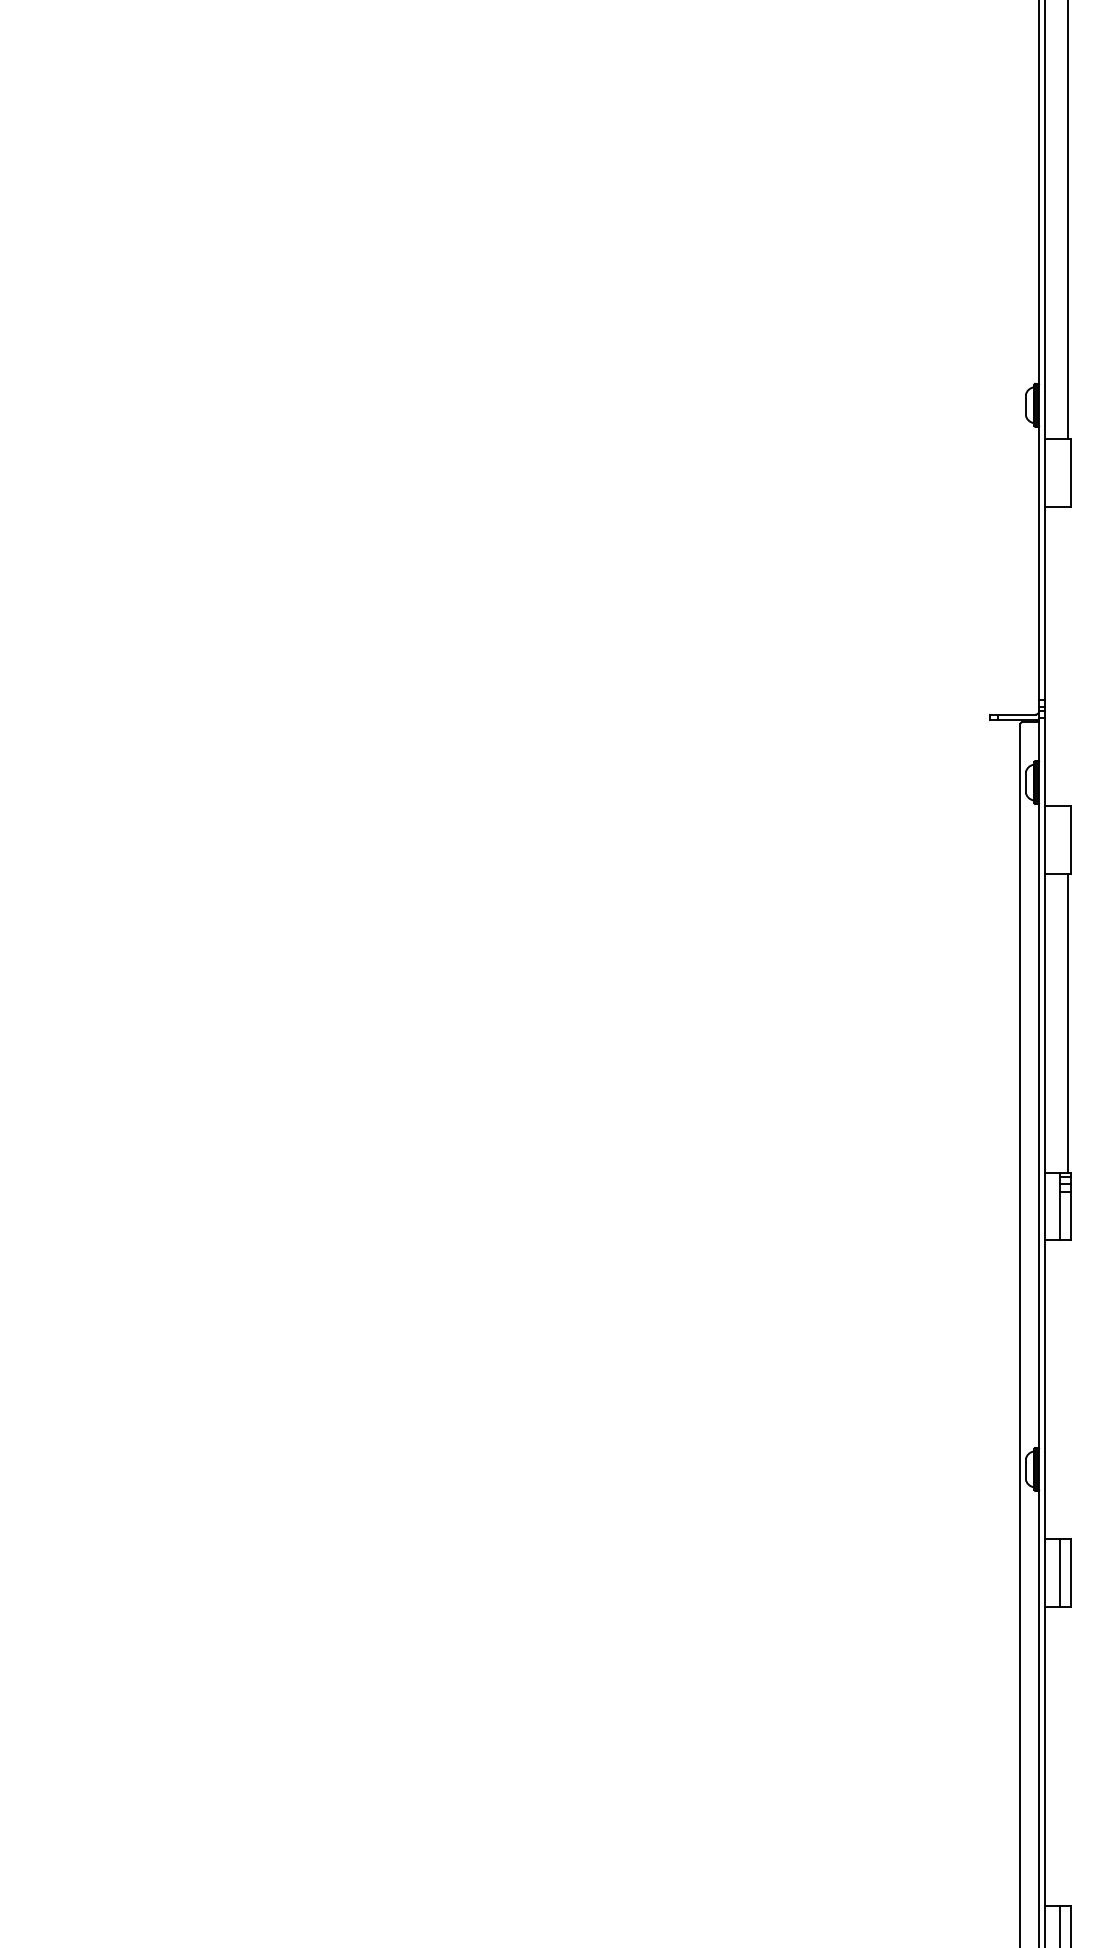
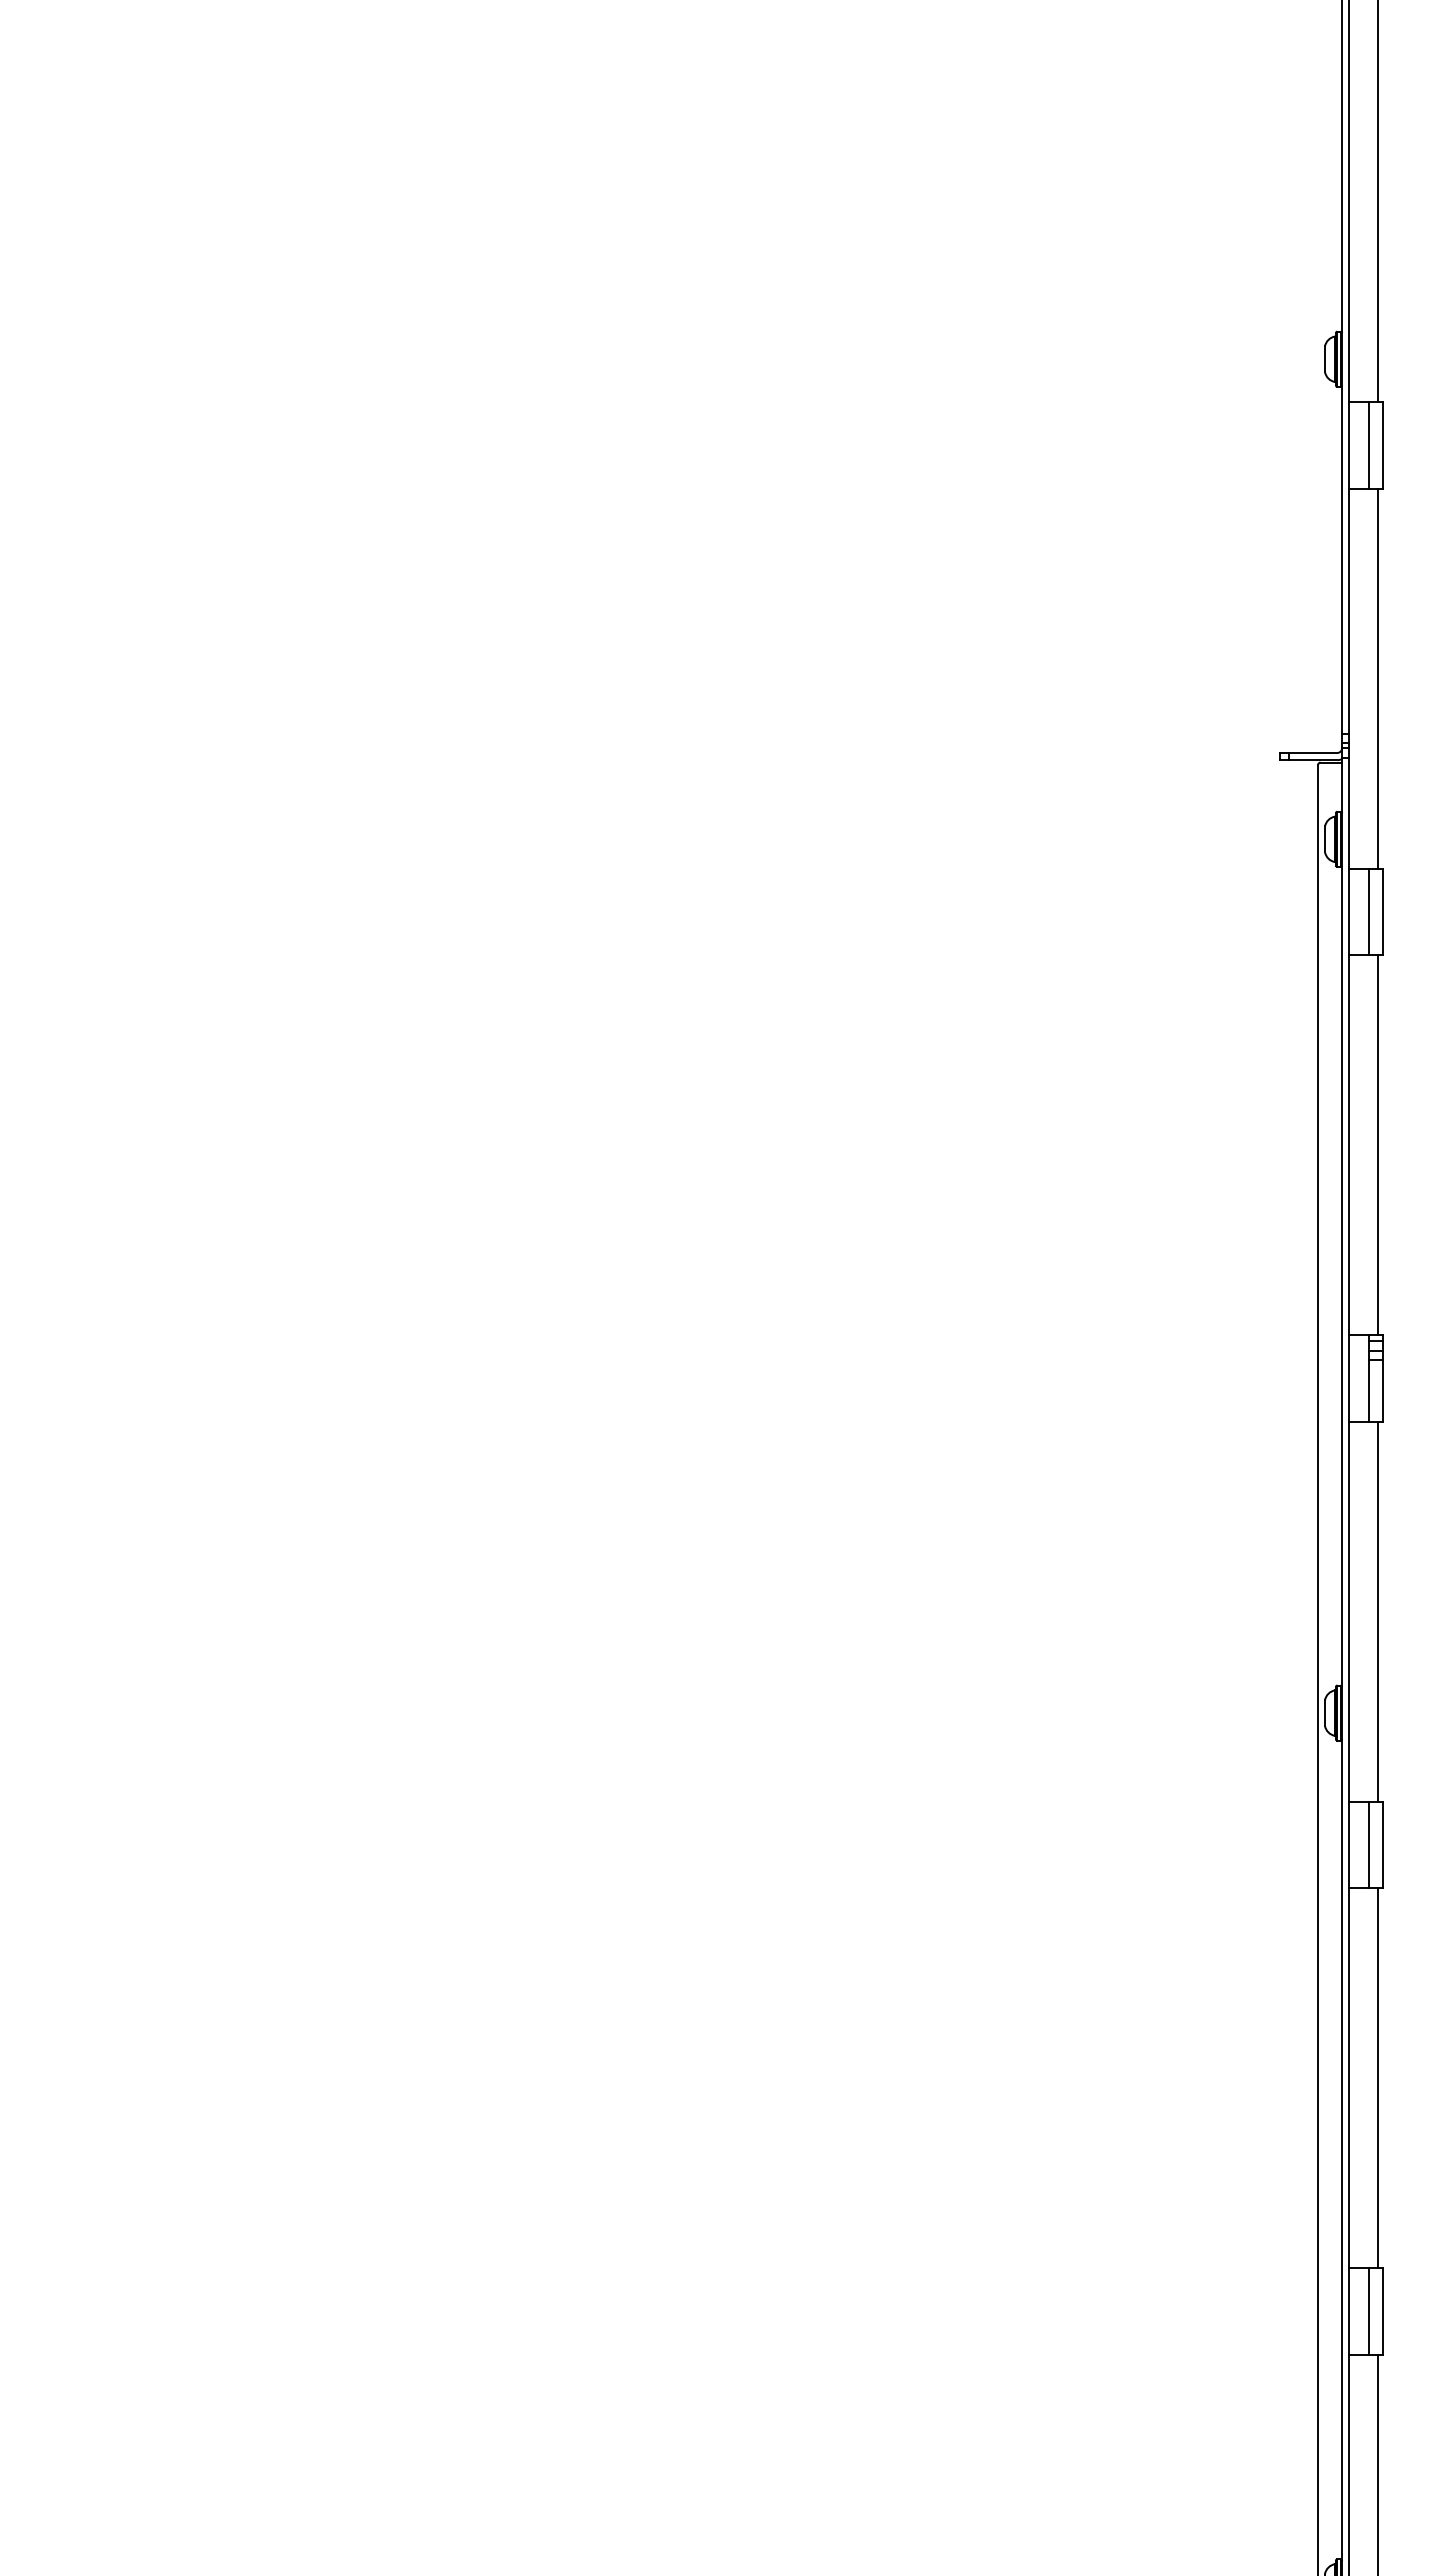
line: (1060, 473) -> (1368, 445), added
line: (1067, 656) -> (1378, 678), added
line: (1060, 839) -> (1368, 911), added
line: (1067, 1389) -> (1378, 1611), added
line: (1067, 1756) -> (1378, 2078), added

